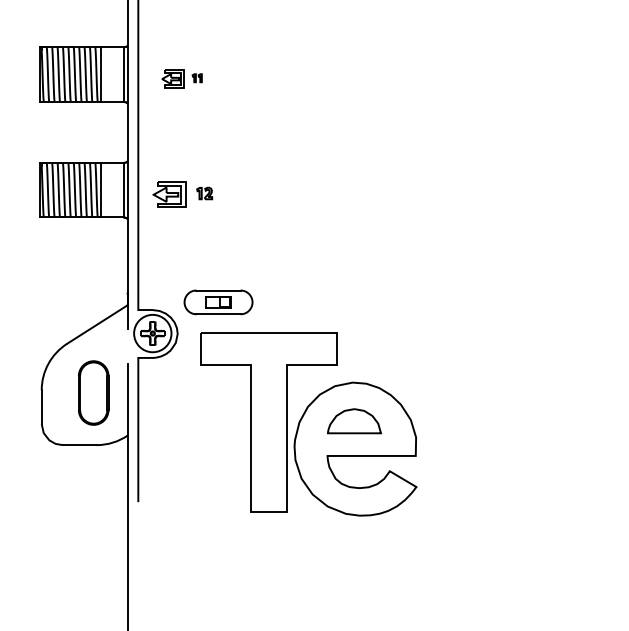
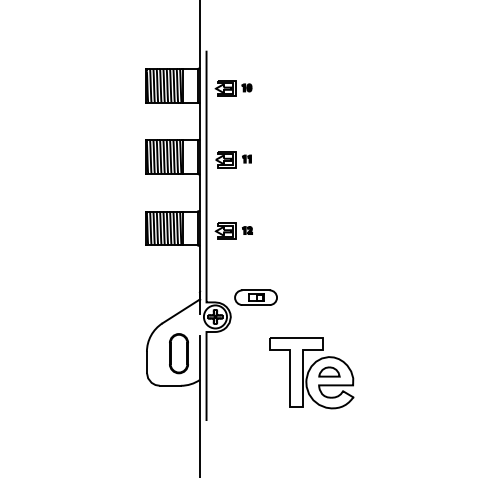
part: (182, 78) -> (233, 159), size x1.43
part: (308, 425) -> (311, 373), size x0.62

